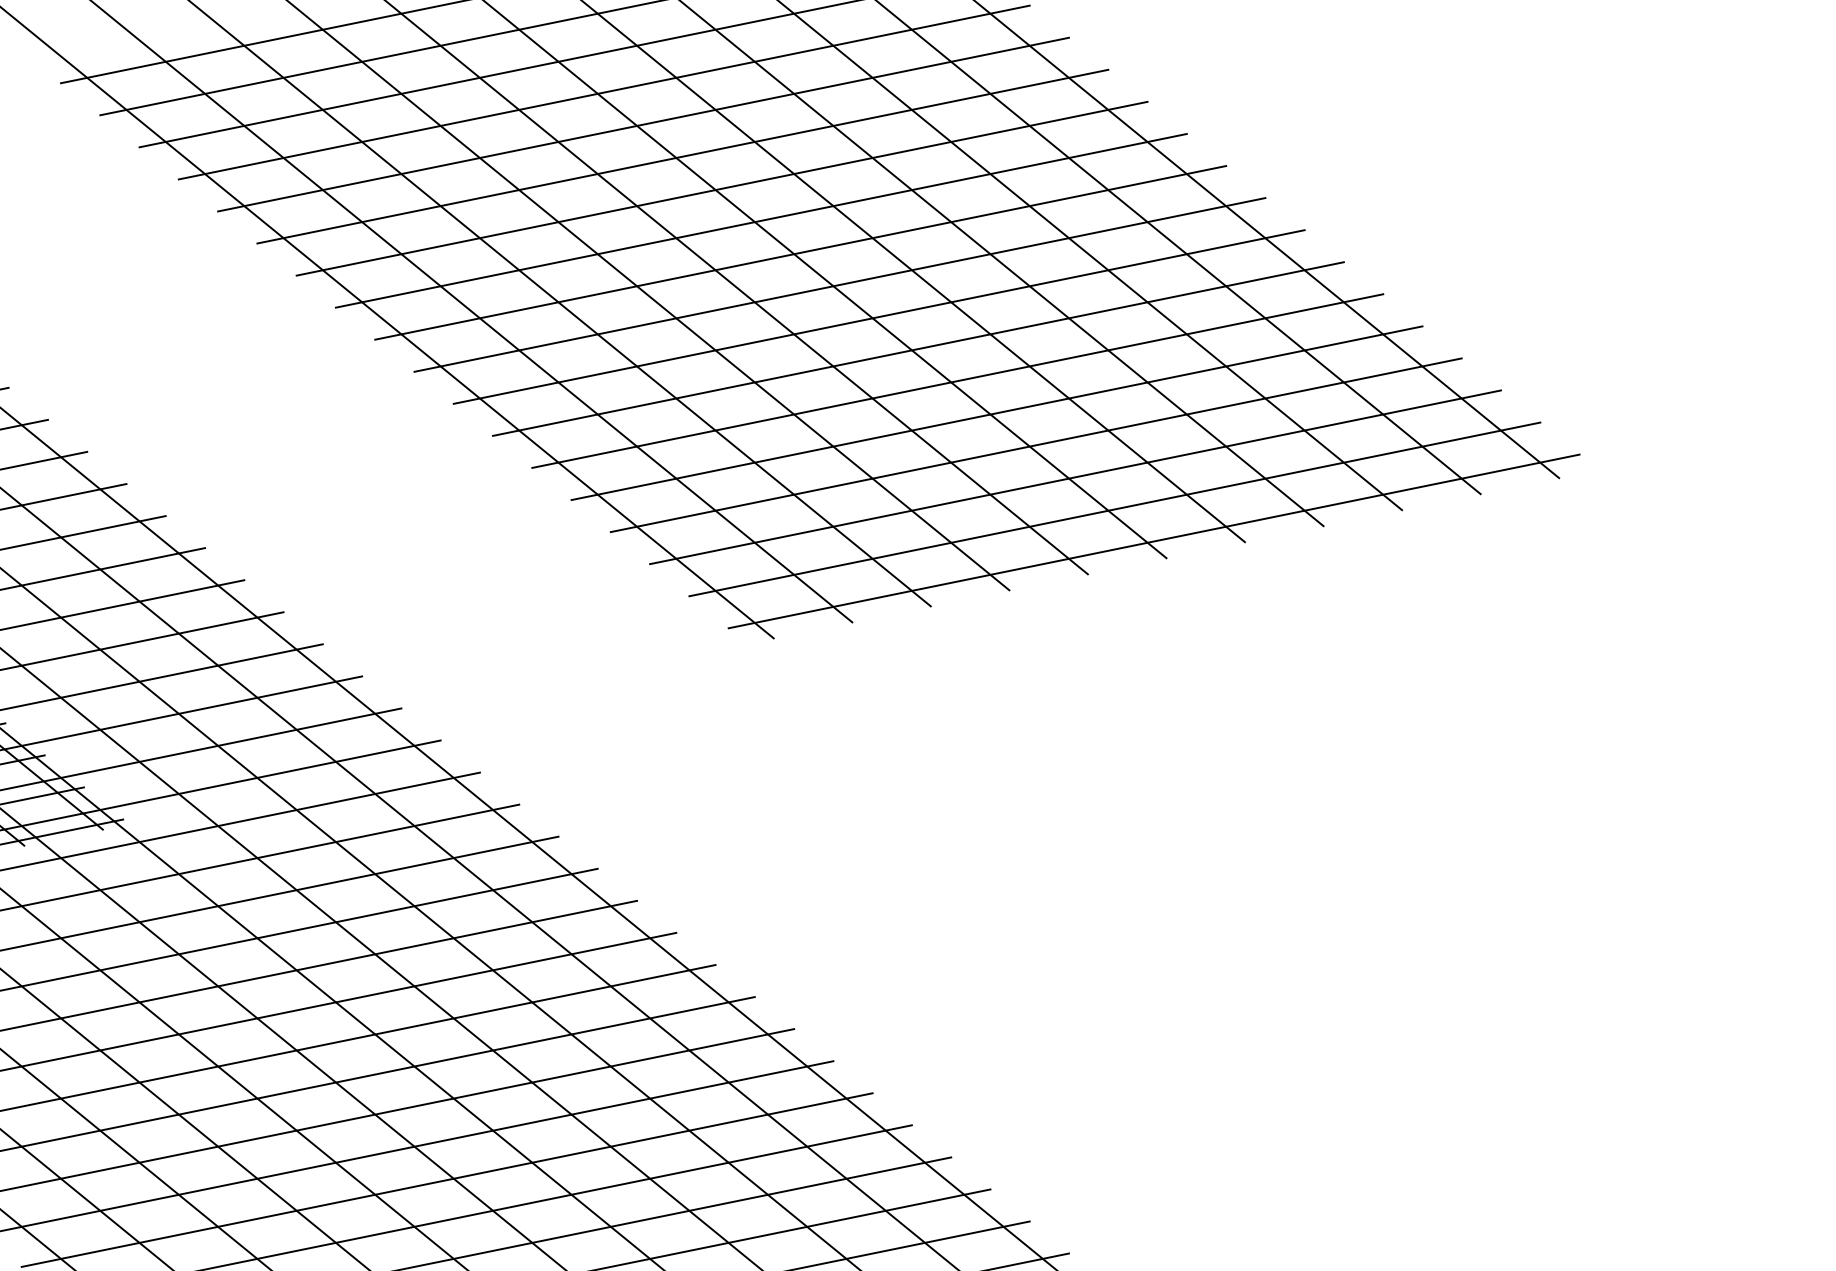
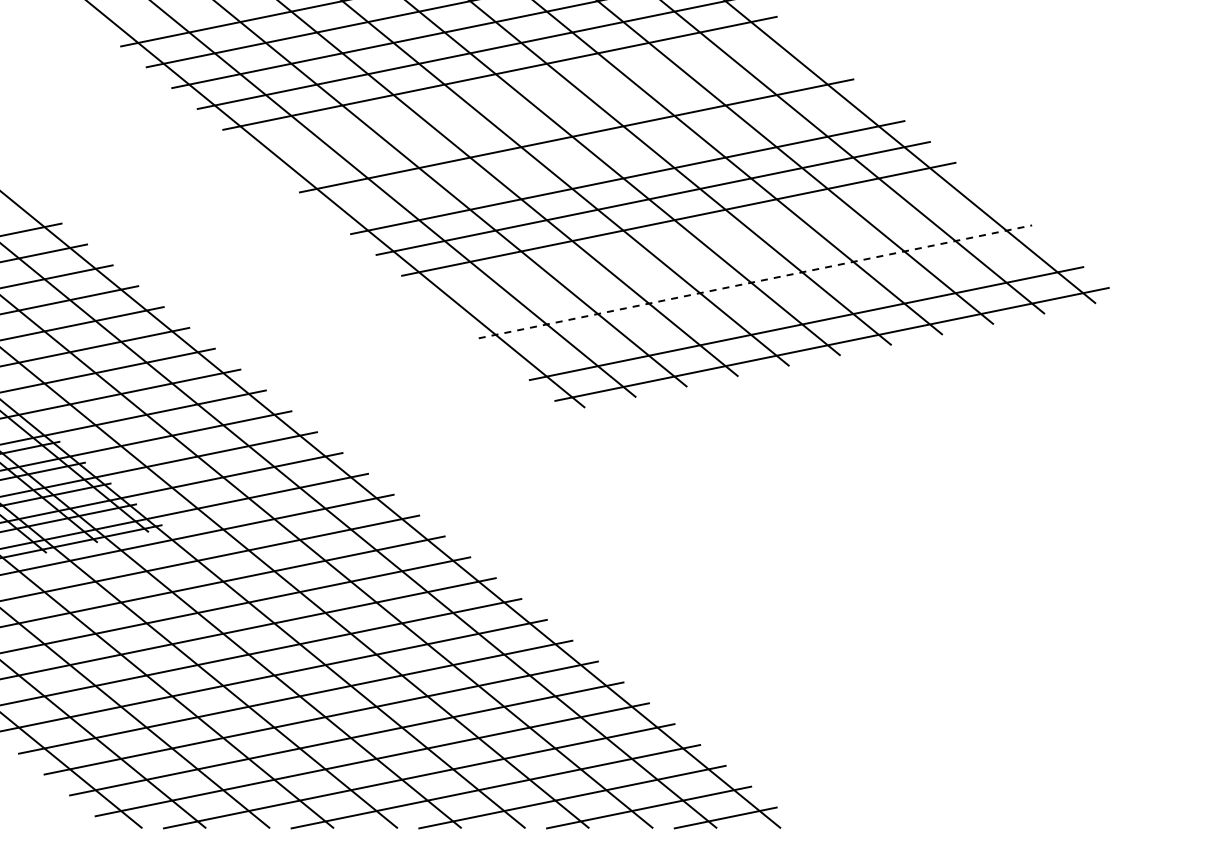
line: (682, 155) -> (525, 93), removed
line: (721, 187) -> (550, 114), removed
line: (799, 252) -> (601, 156), removed
line: (957, 380) -> (704, 239), removed
line: (996, 412) -> (729, 260), removed
line: (1036, 444) -> (755, 281), solid -> dashed
line: (1074, 476) -> (780, 302), removed

